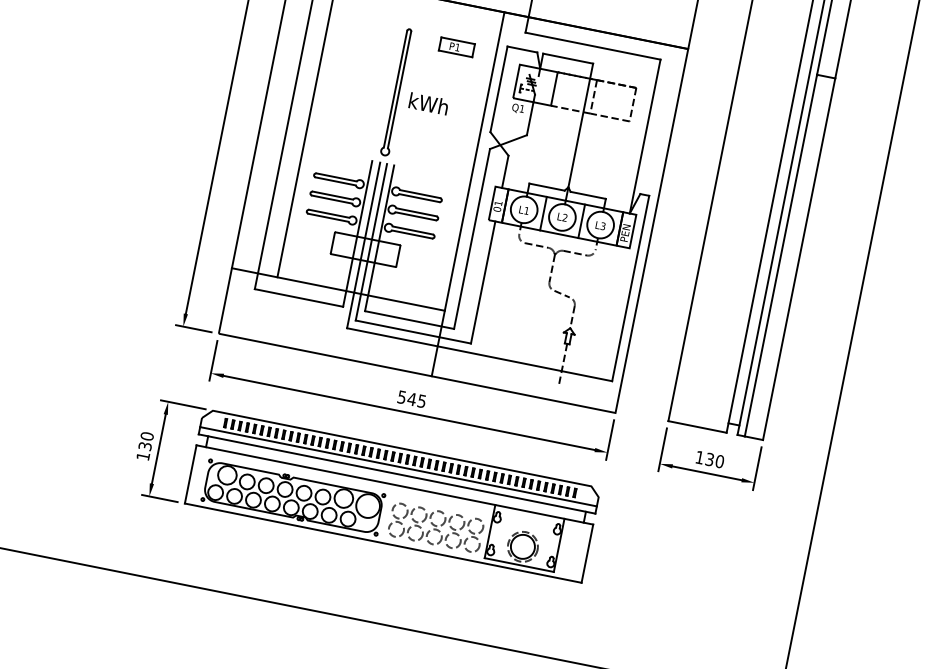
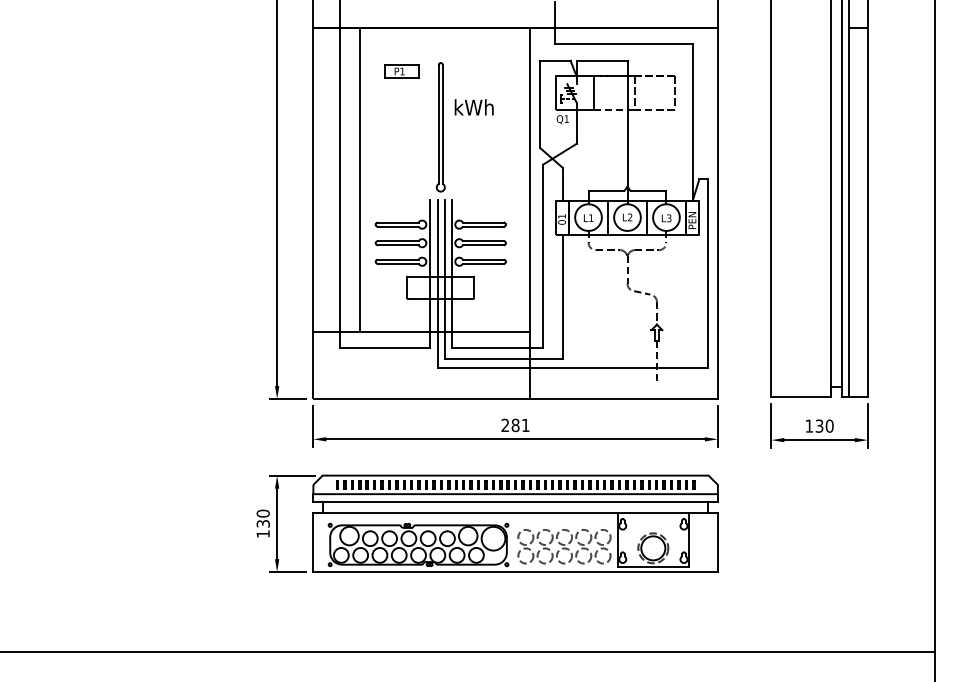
part: (456, 47) -> (401, 71), moved
text: (428, 103) -> (473, 107), moved
text: (411, 399) -> (515, 425), 545 -> 281

